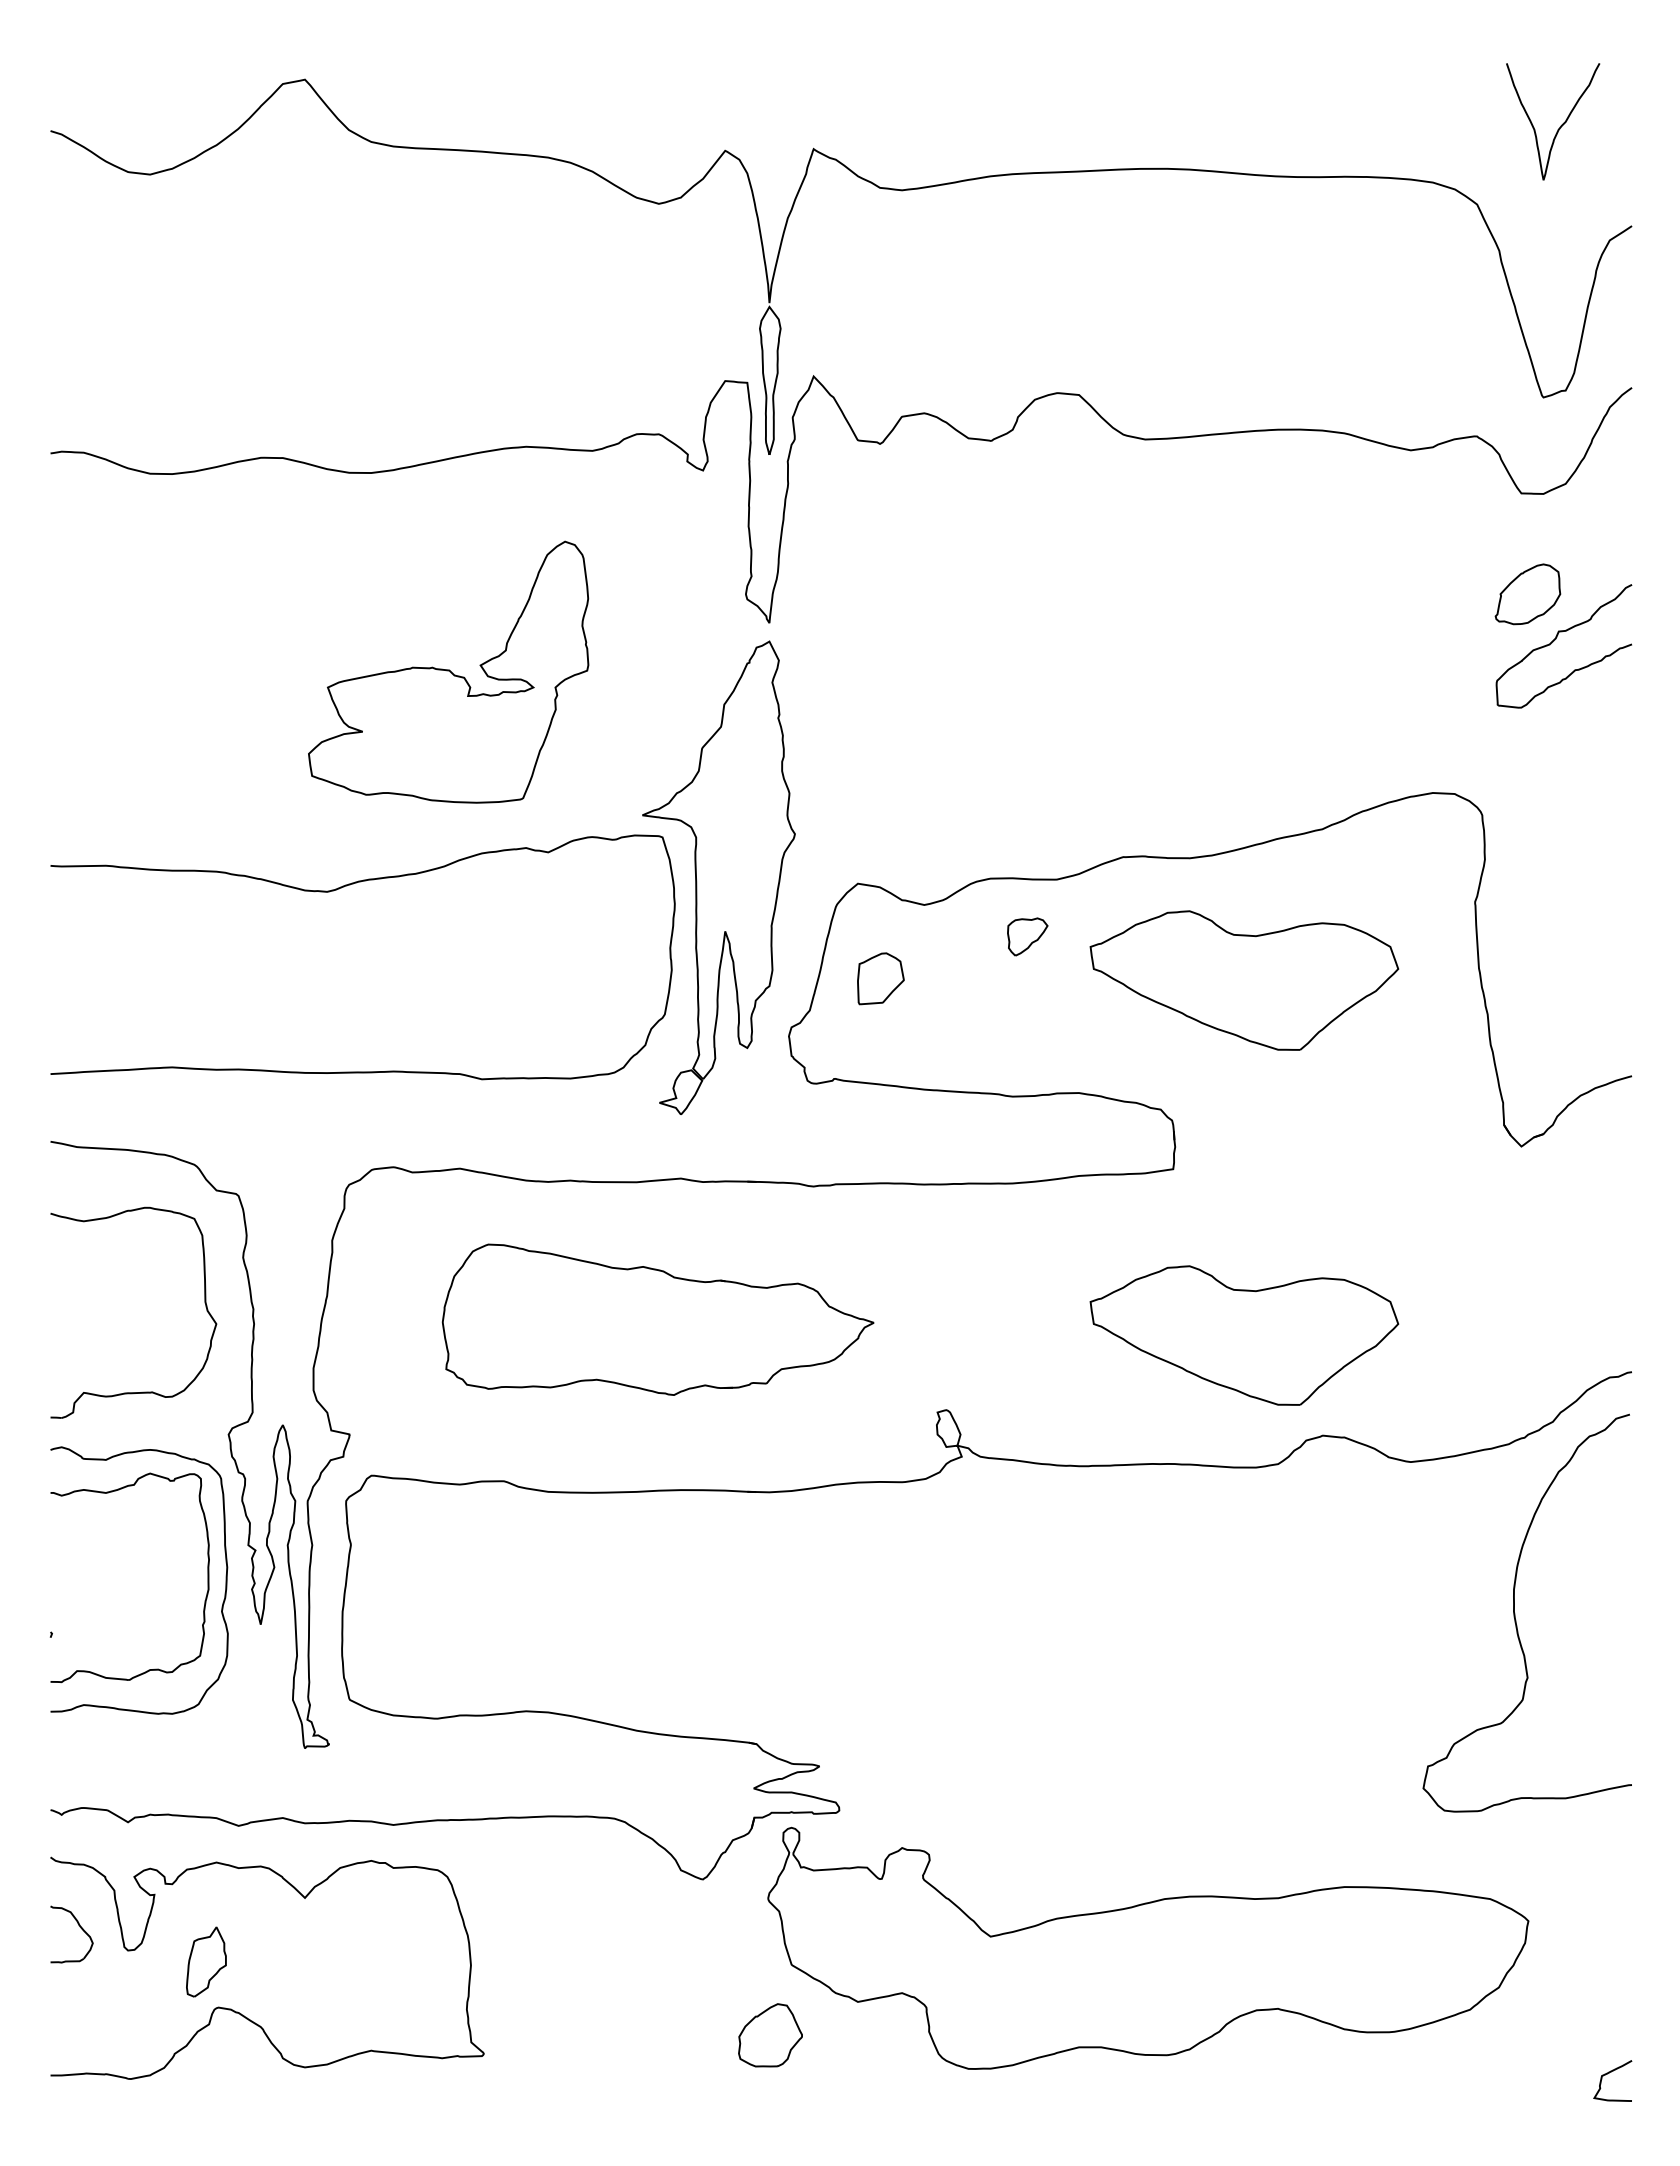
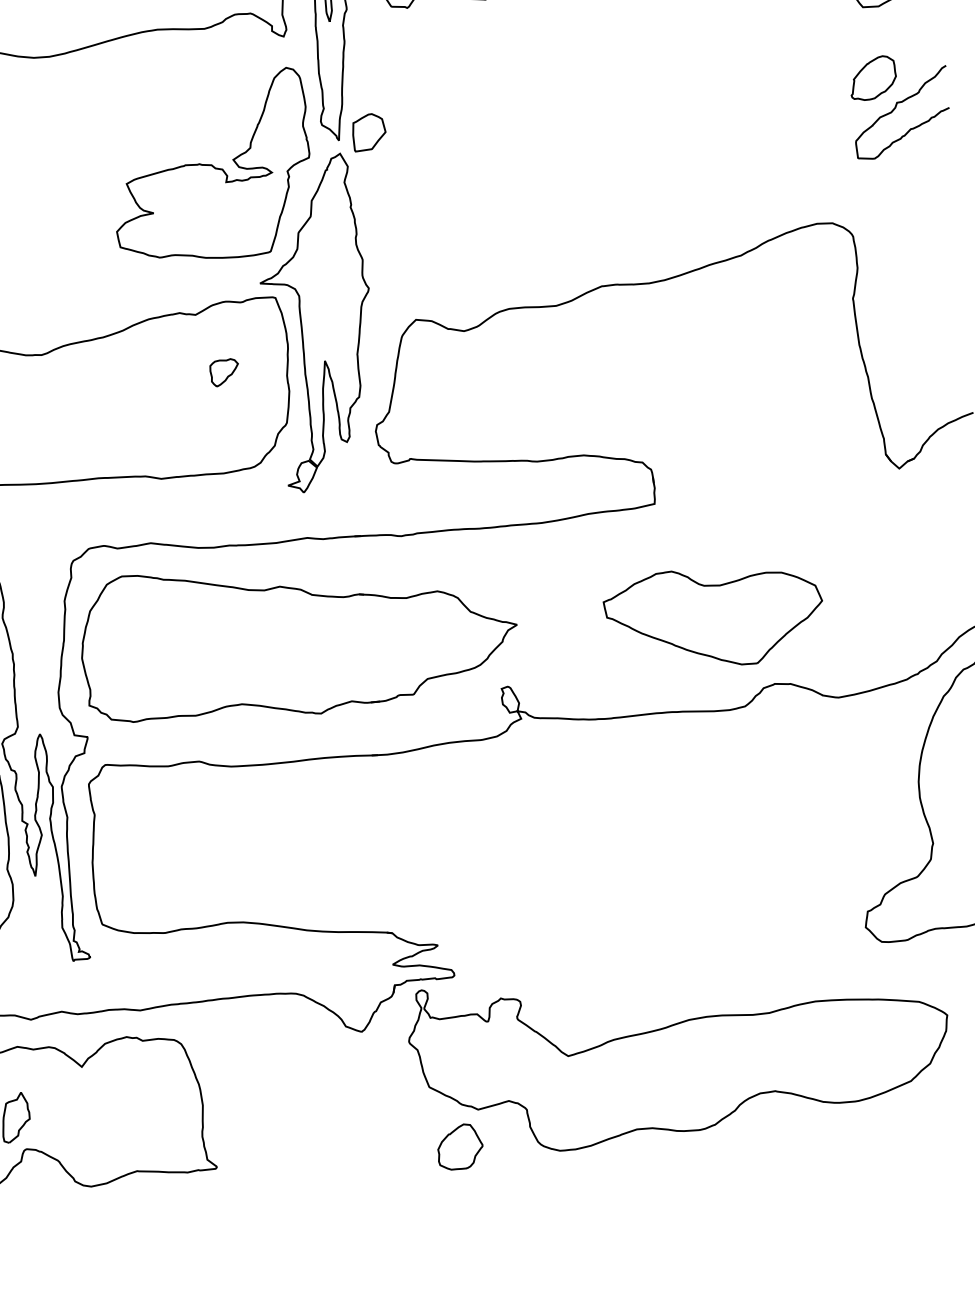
part: (448, 671) -> (211, 165), moved
part: (1027, 936) -> (224, 372), moved
part: (880, 978) -> (368, 132), moved
part: (1244, 980) -> (694, 366), removed
part: (657, 1319) -> (298, 638), size x1.43
part: (770, 2035) -> (460, 1146), moved

